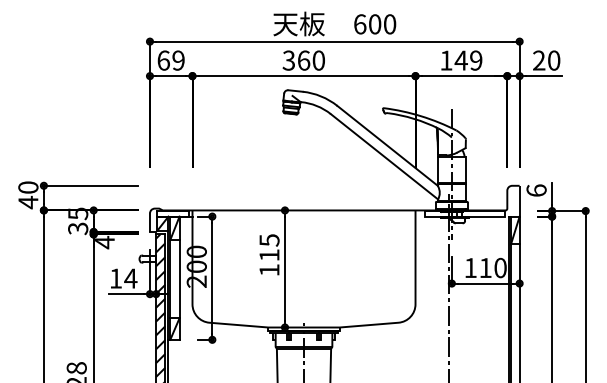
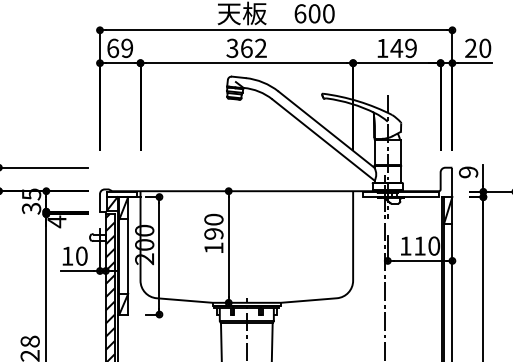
text: (318, 60) -> (260, 48), 360 -> 362
text: (536, 190) -> (468, 172), 6 -> 9
text: (269, 247) -> (213, 226), 115 -> 190
text: (130, 278) -> (81, 256), 14 -> 10

